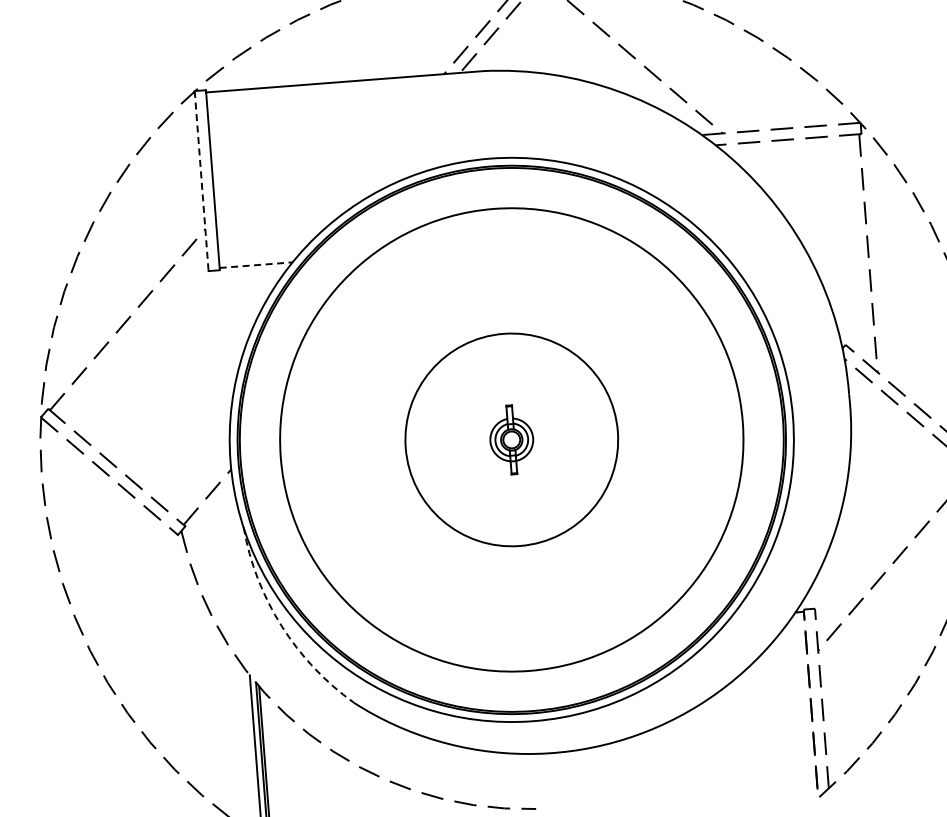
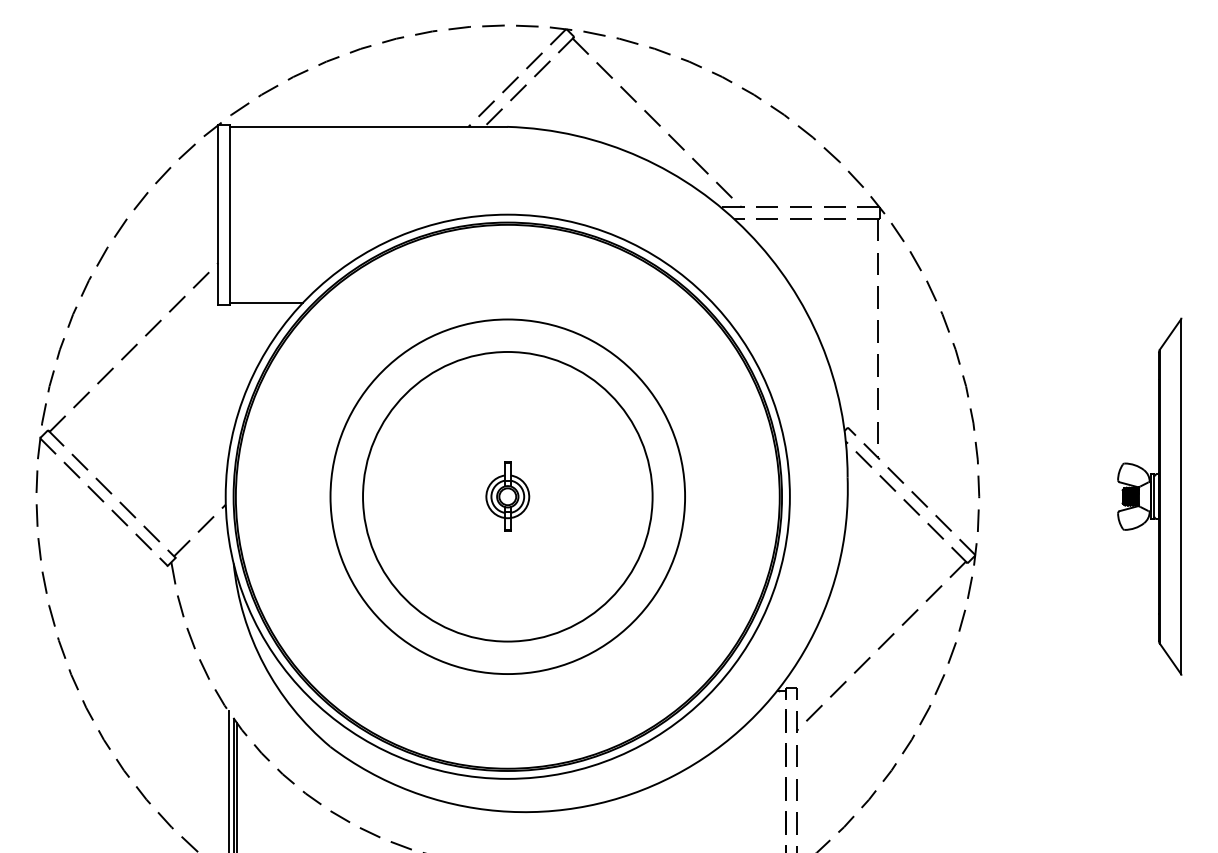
line: (201, 181) -> (218, 215), dashed -> solid
line: (256, 264) -> (266, 302), dashed -> solid
circle: (511, 439) -> (507, 496), size x0.62
circle: (511, 439) -> (507, 496), size x1.67
arc: (282, 625) -> (264, 664), dashed -> solid

